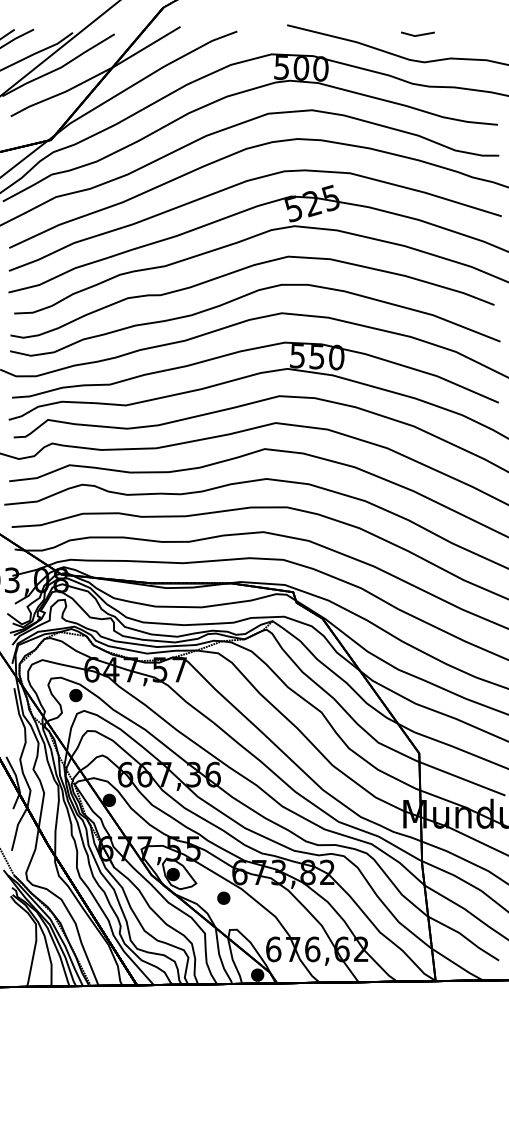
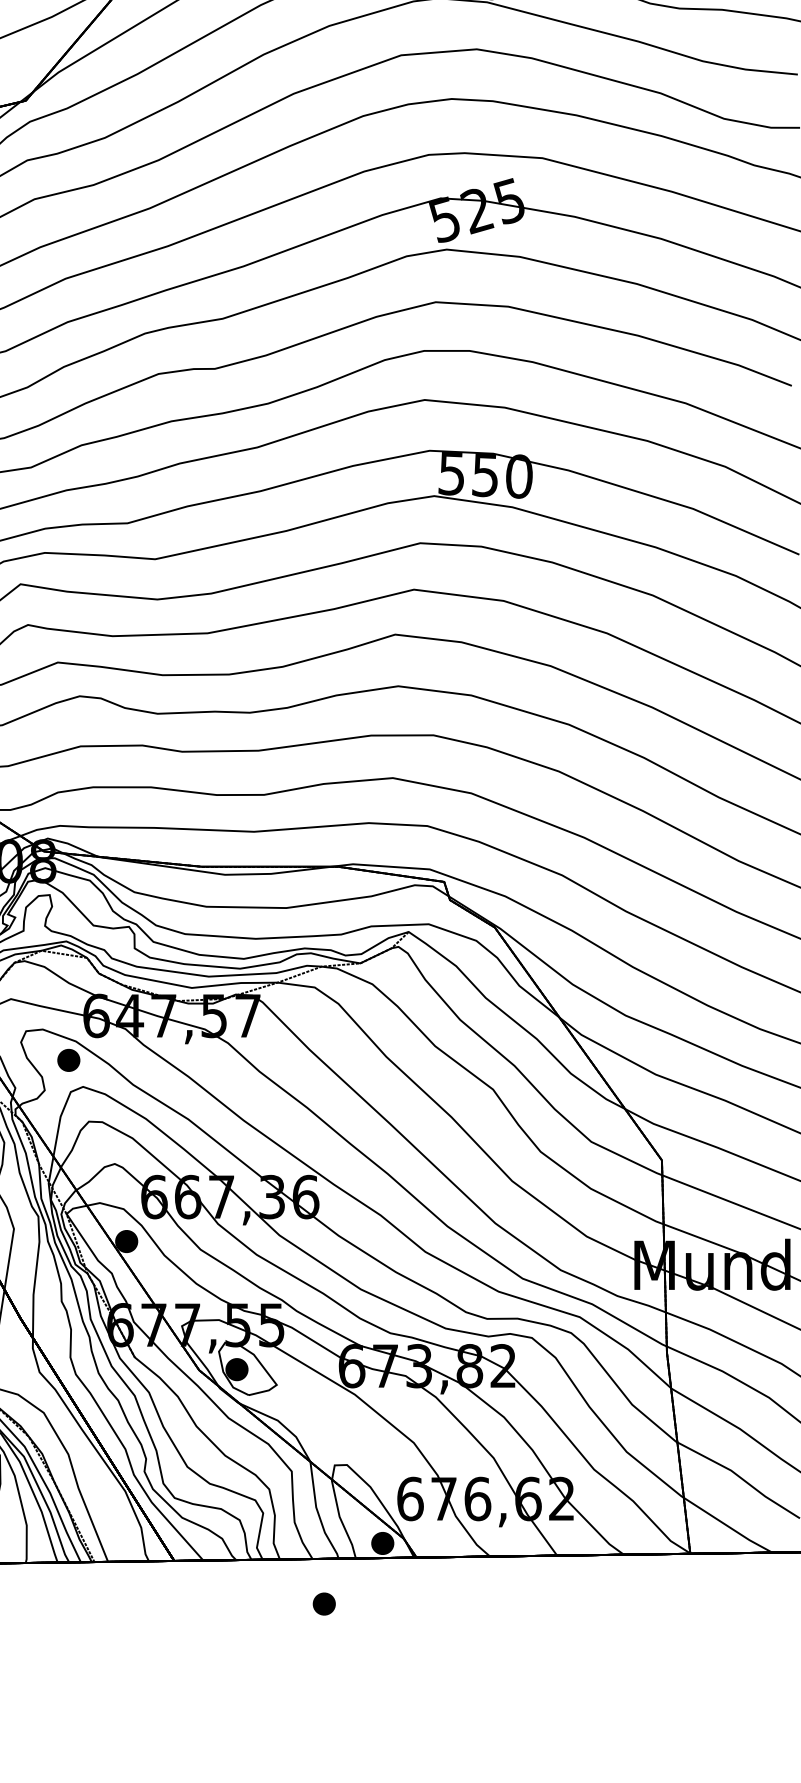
part: (223, 897) -> (323, 1602), moved

